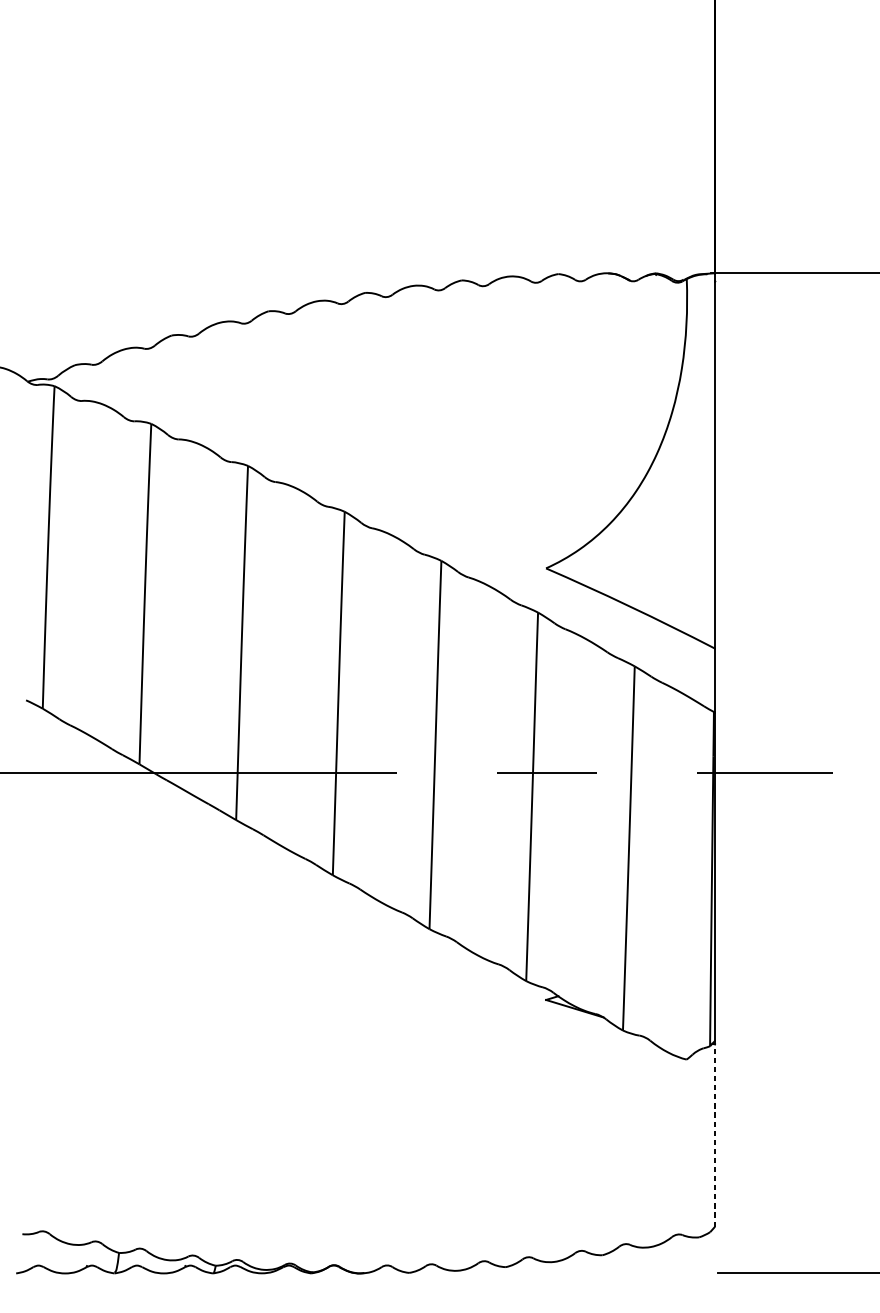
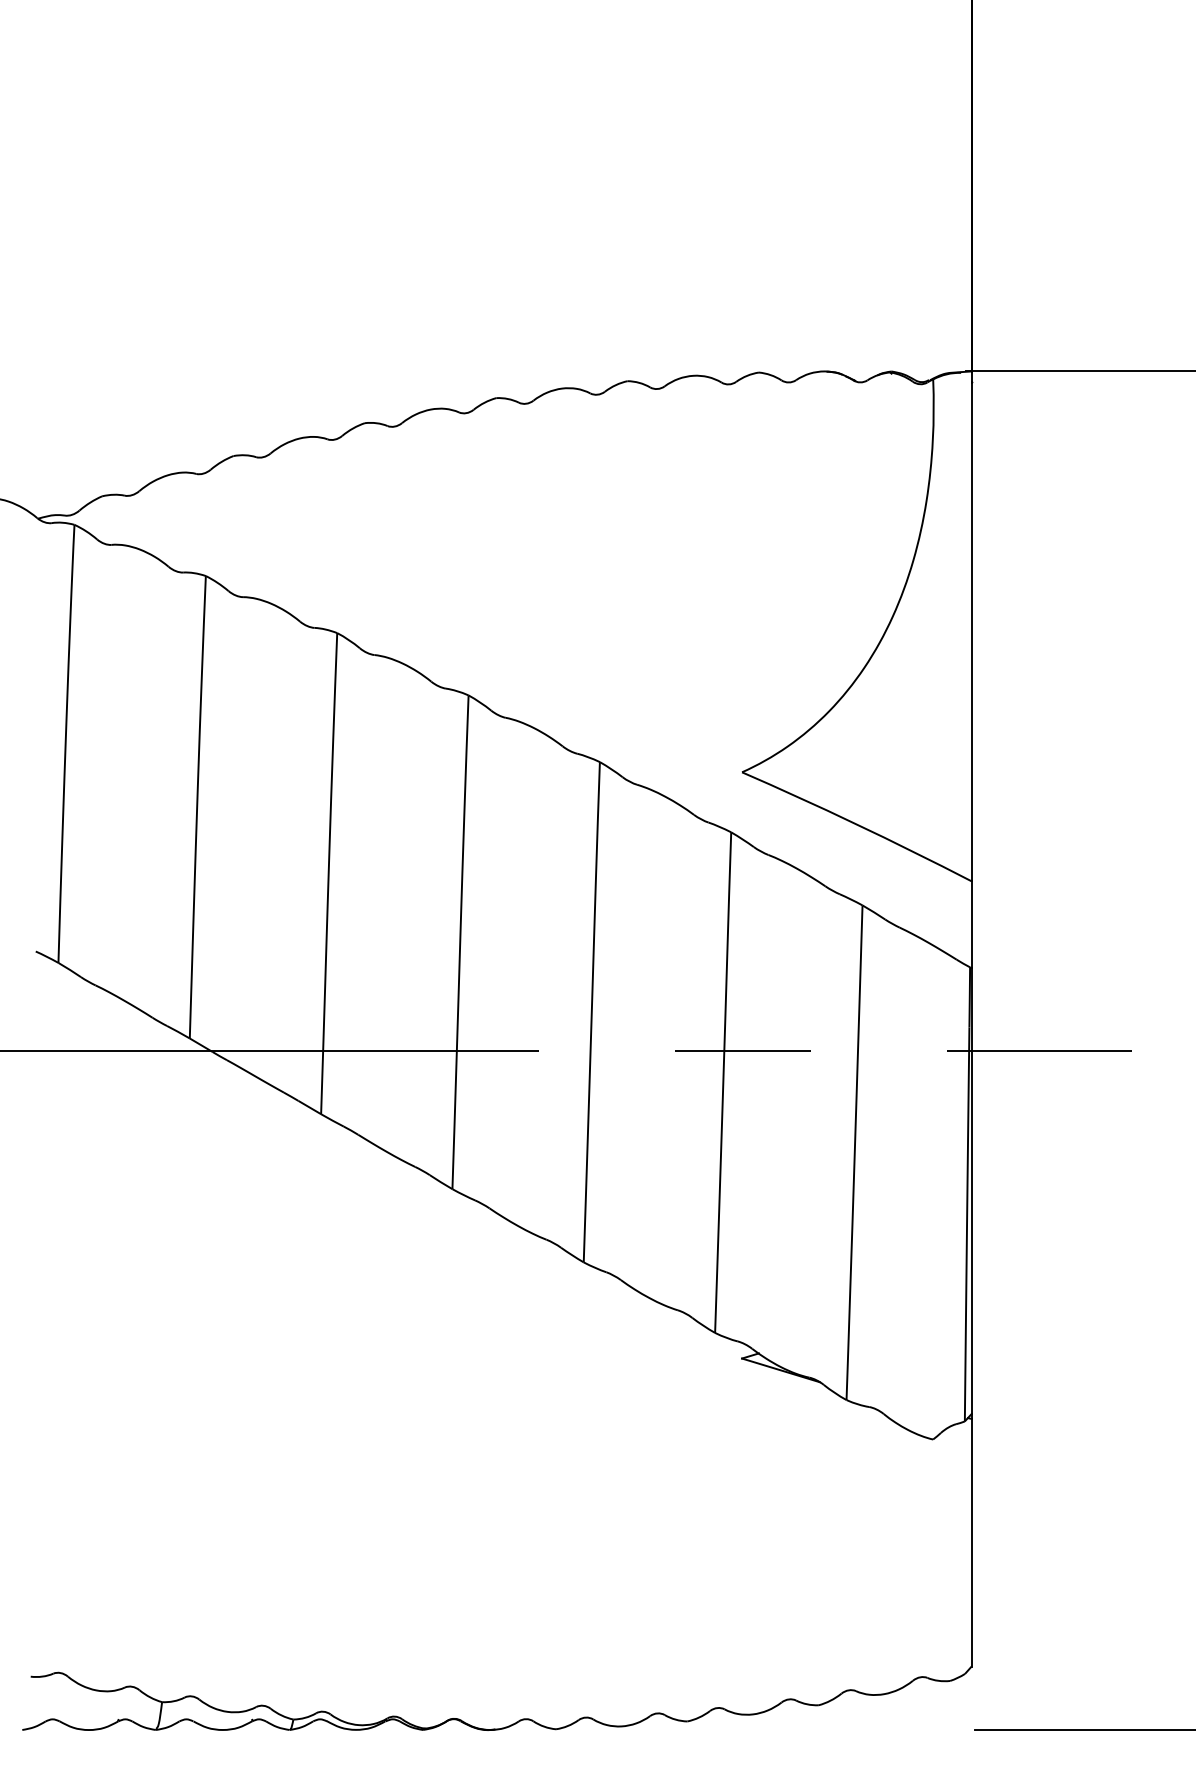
line: (714, 1135) -> (971, 1542), dashed -> solid

